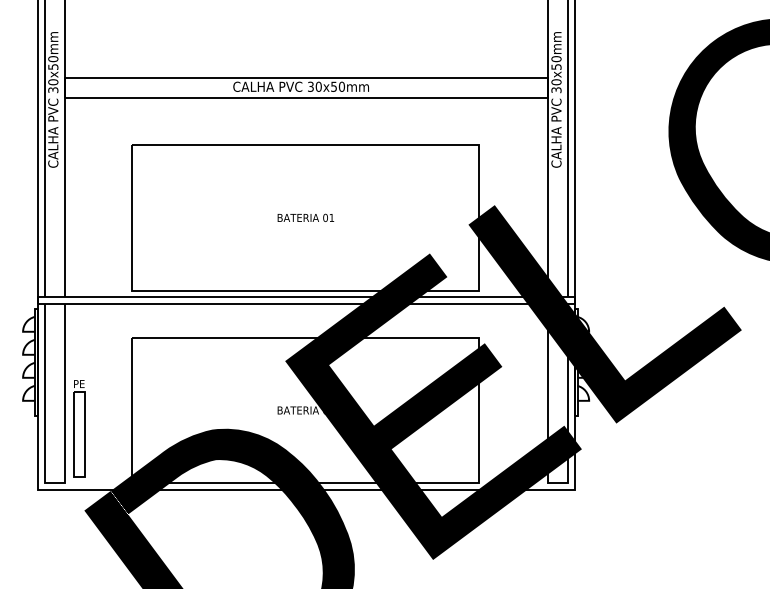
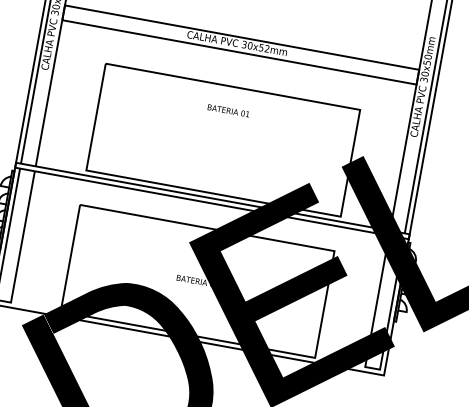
text: (341, 86) -> (266, 48), 30x50mm -> 30x52mm
text: (305, 217) -> (228, 110), moved
part: (79, 428) -> (29, 264), removed

